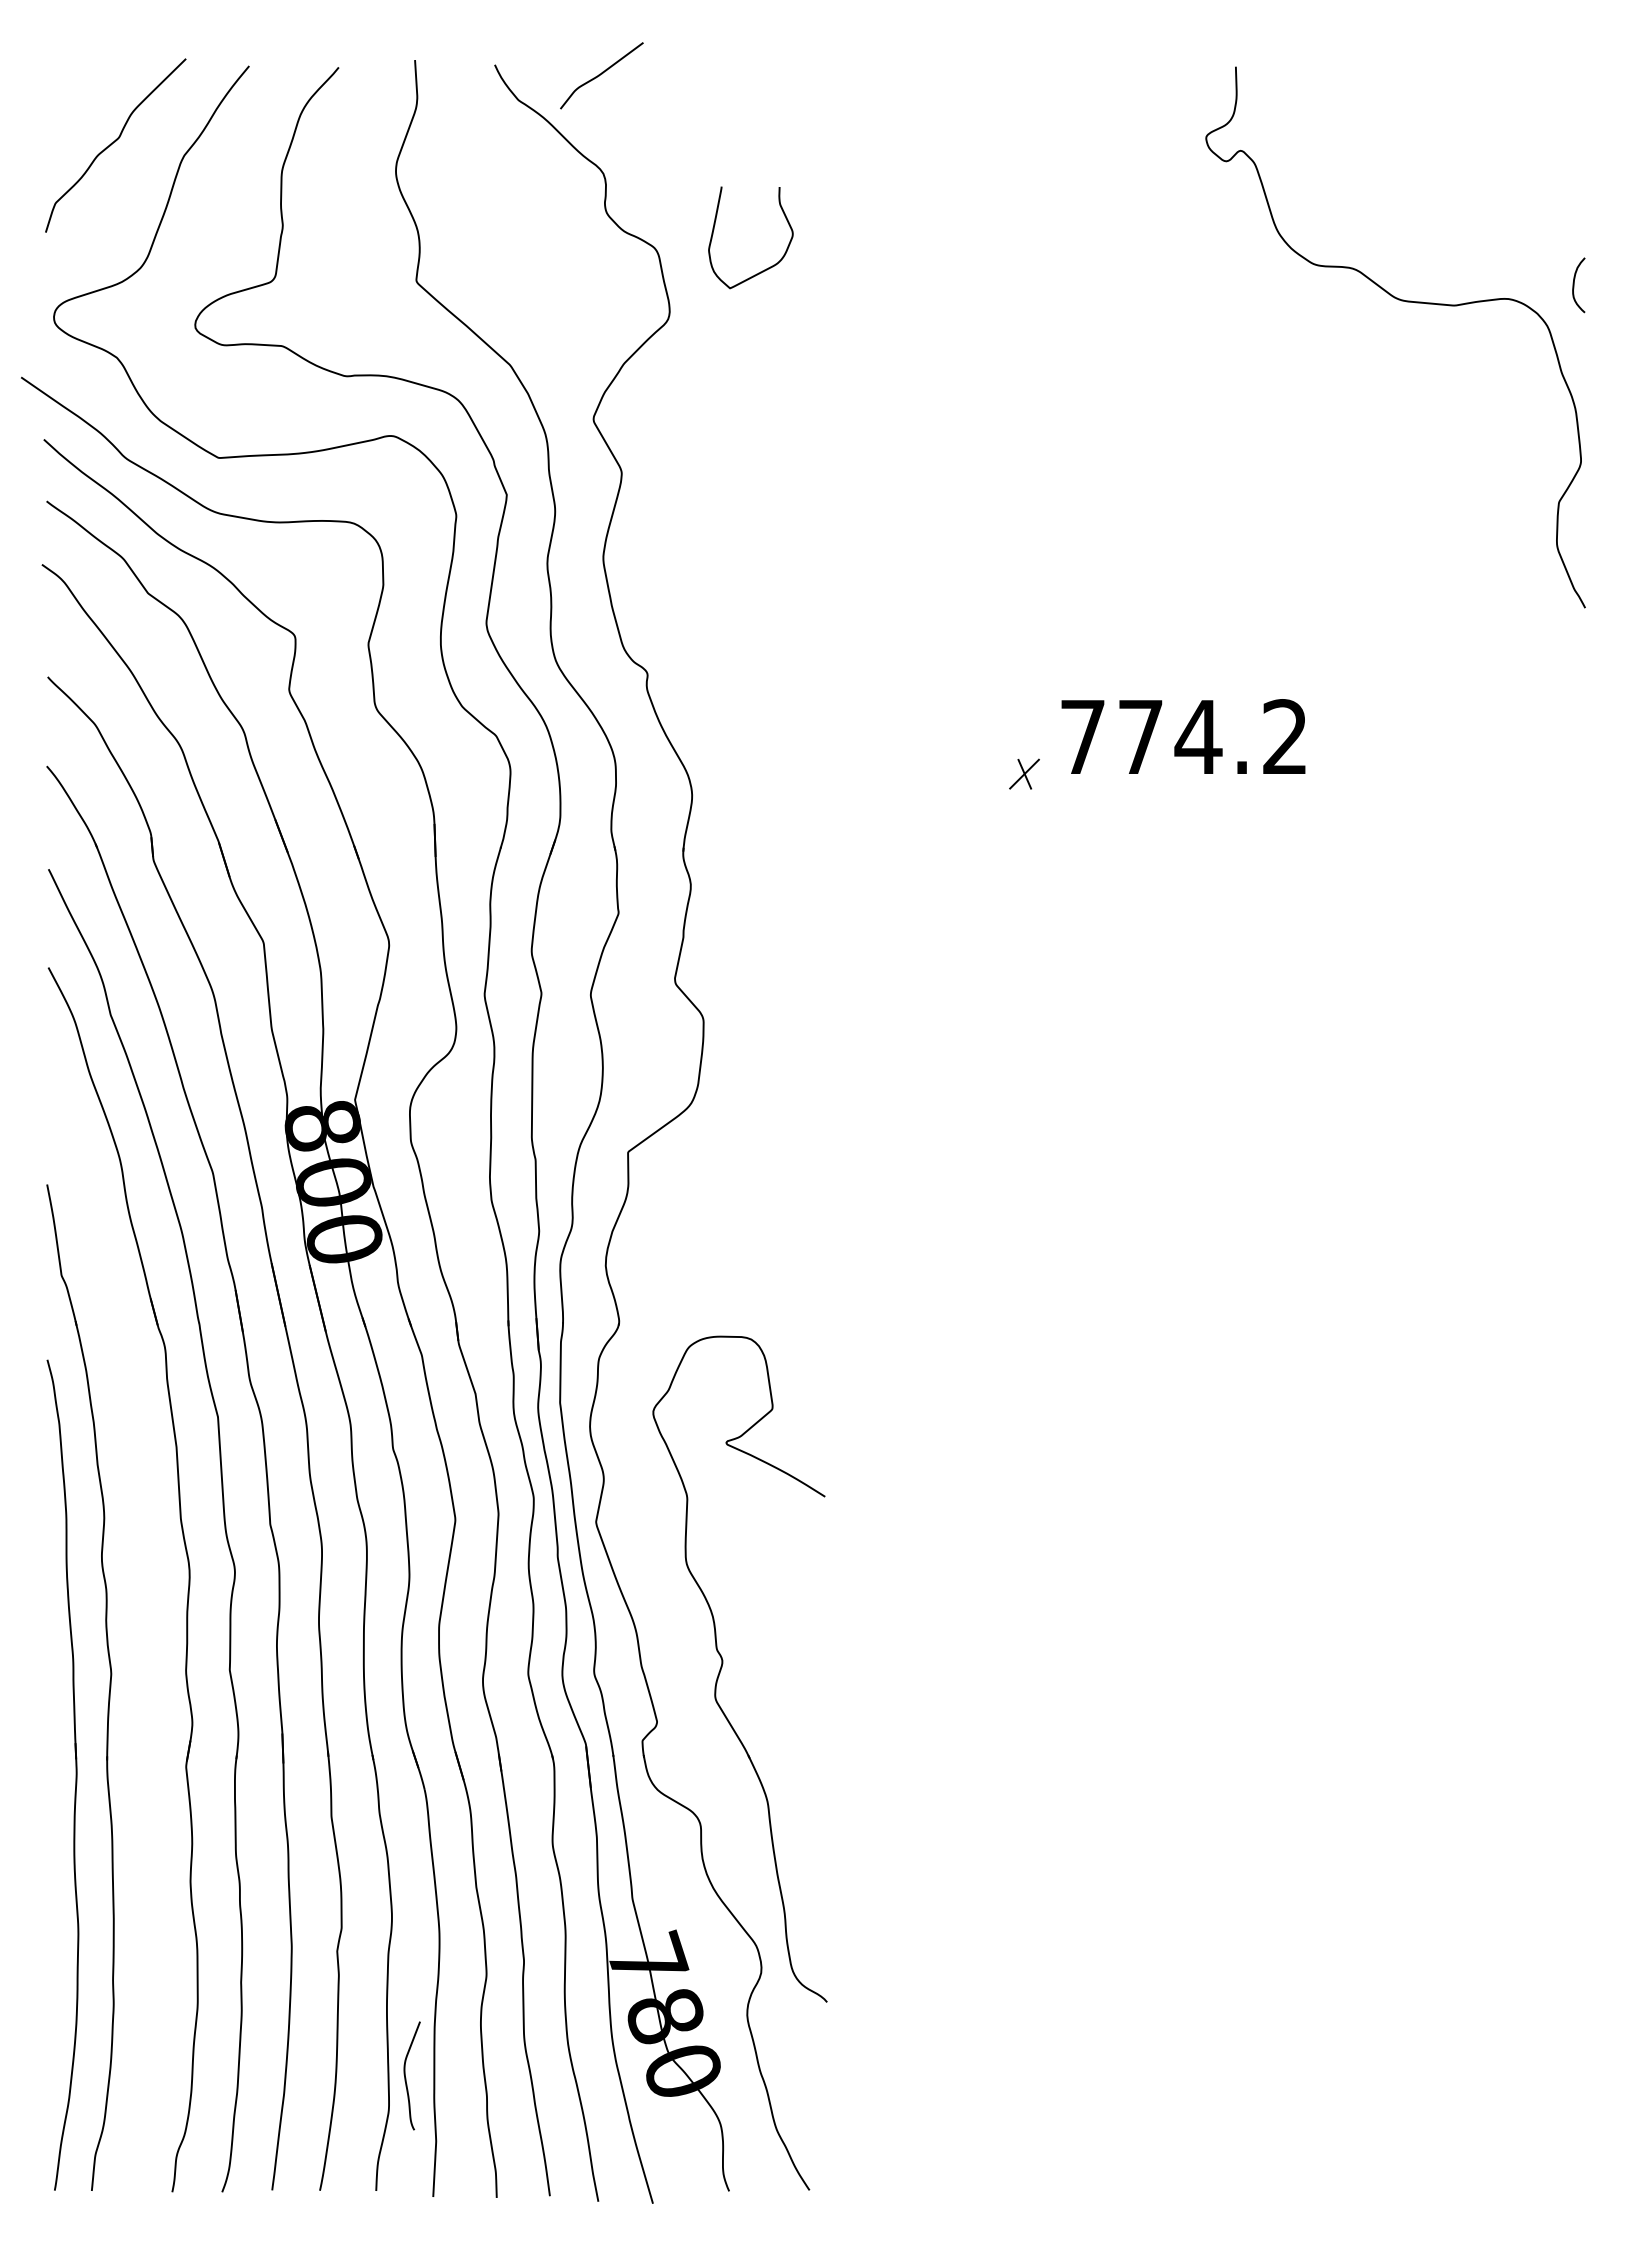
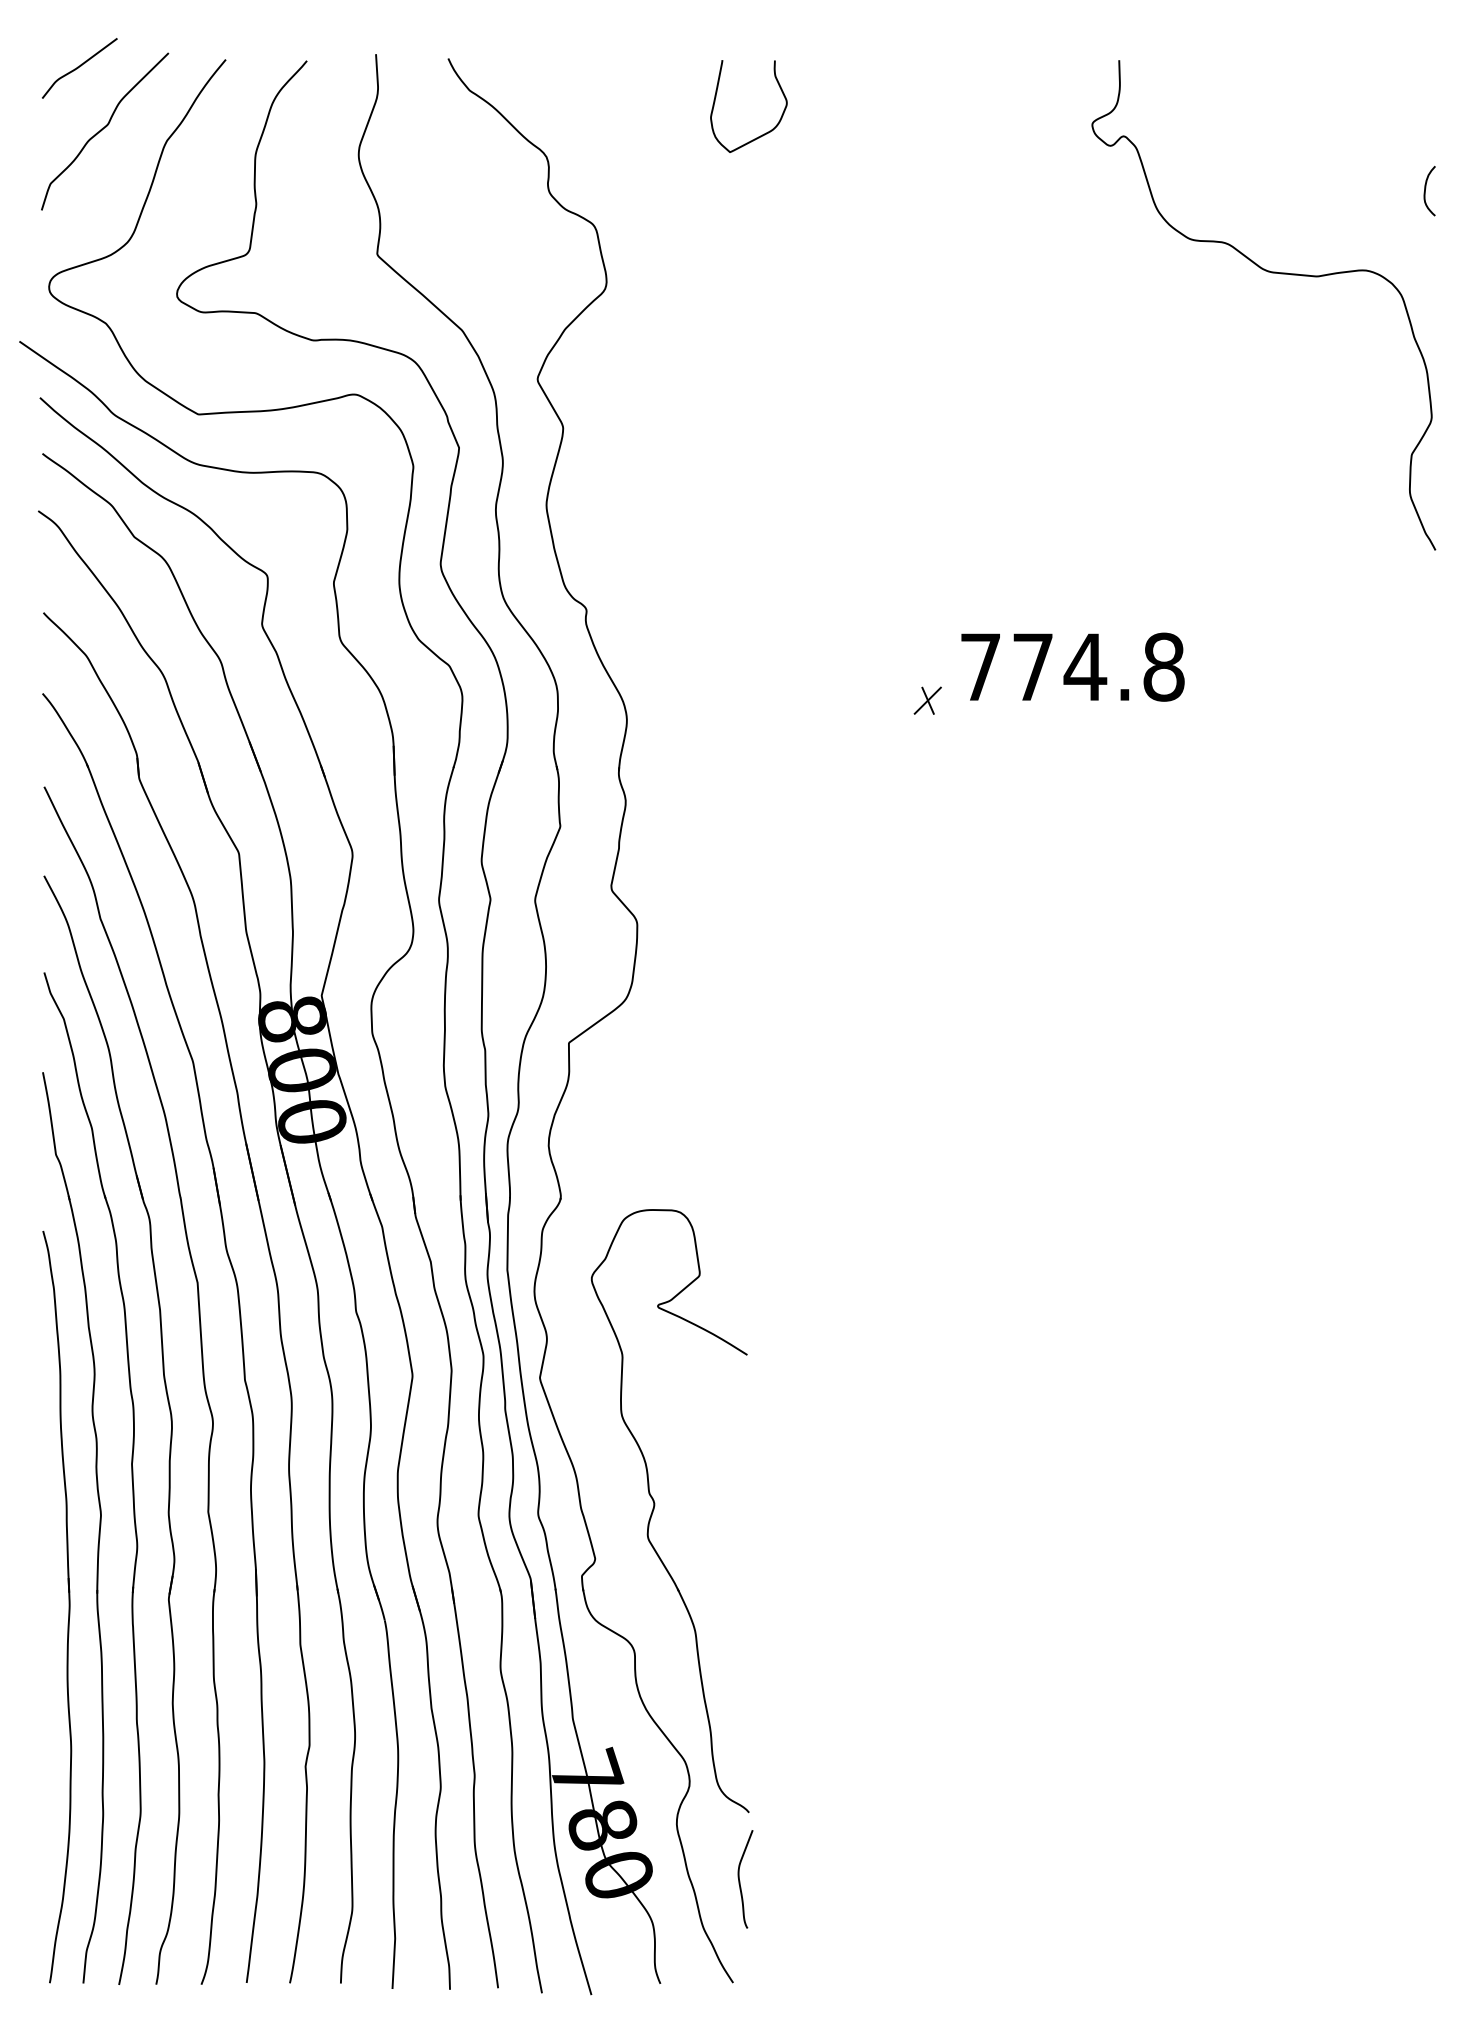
curve: (601, 74) -> (79, 67), moved
curve: (766, 268) -> (763, 134), moved
curve: (1574, 285) -> (1425, 191), moved
text: (1285, 737) -> (1164, 667), 774.2 -> 774.8
part: (145, 1633) -> (131, 1478), added
curve: (406, 2077) -> (740, 1880), moved

